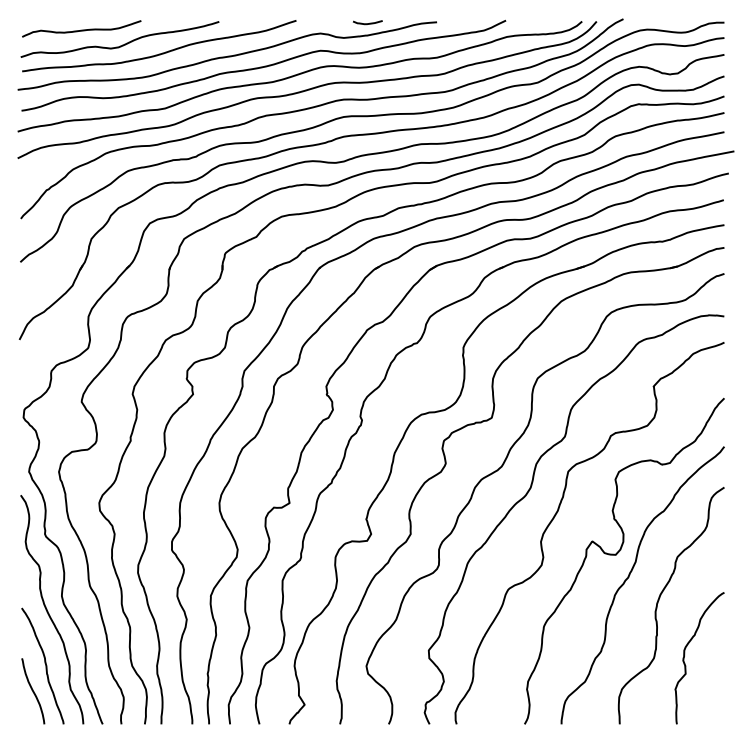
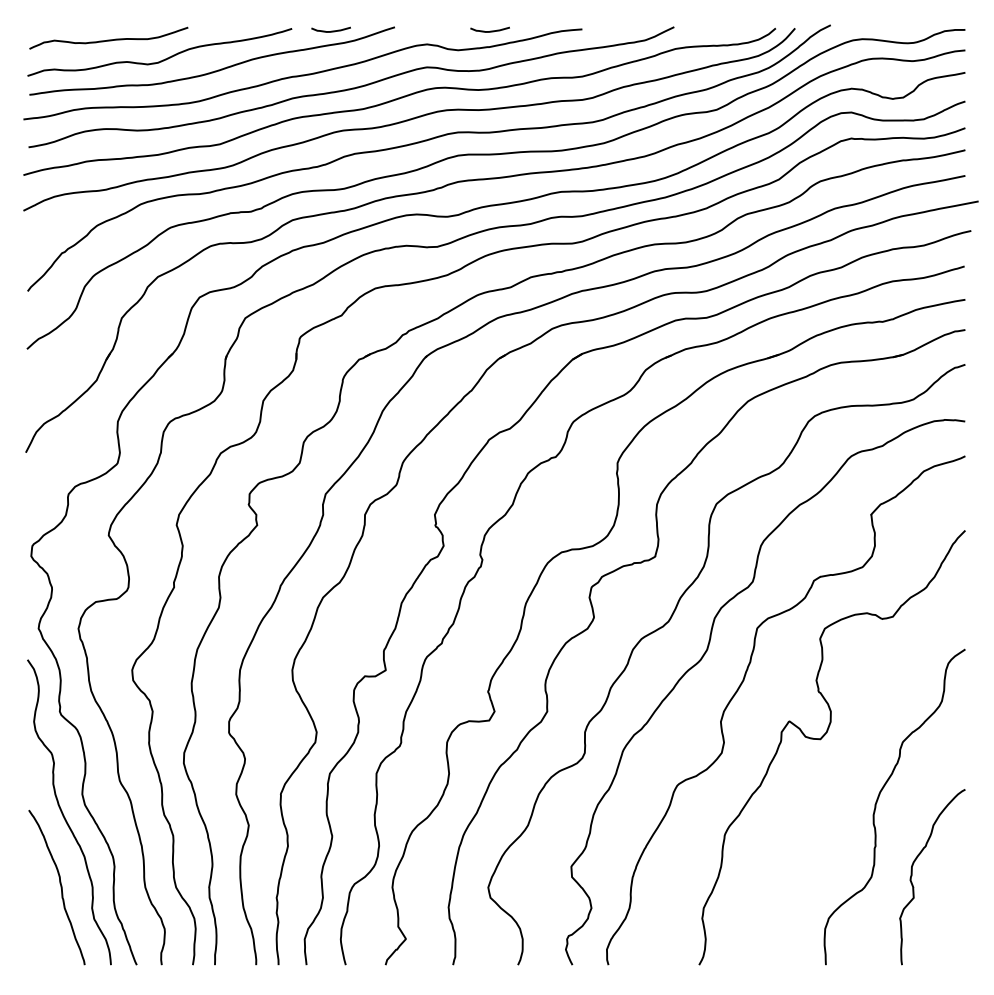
curve: (248, 23) -> (331, 30), added
curve: (629, 577) -> (838, 769), removed
curve: (32, 691) -> (43, 921), removed

